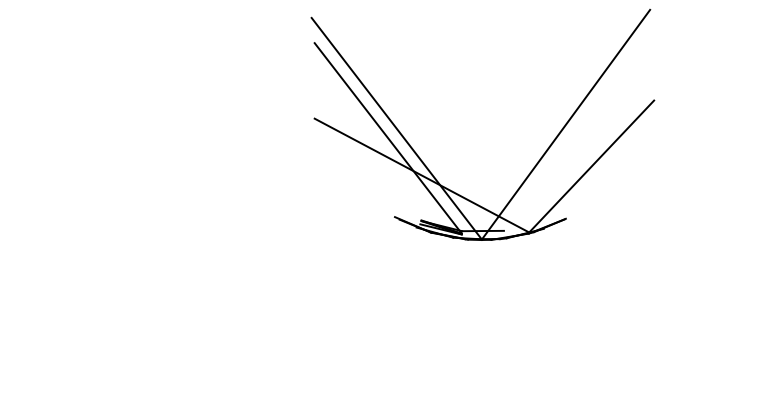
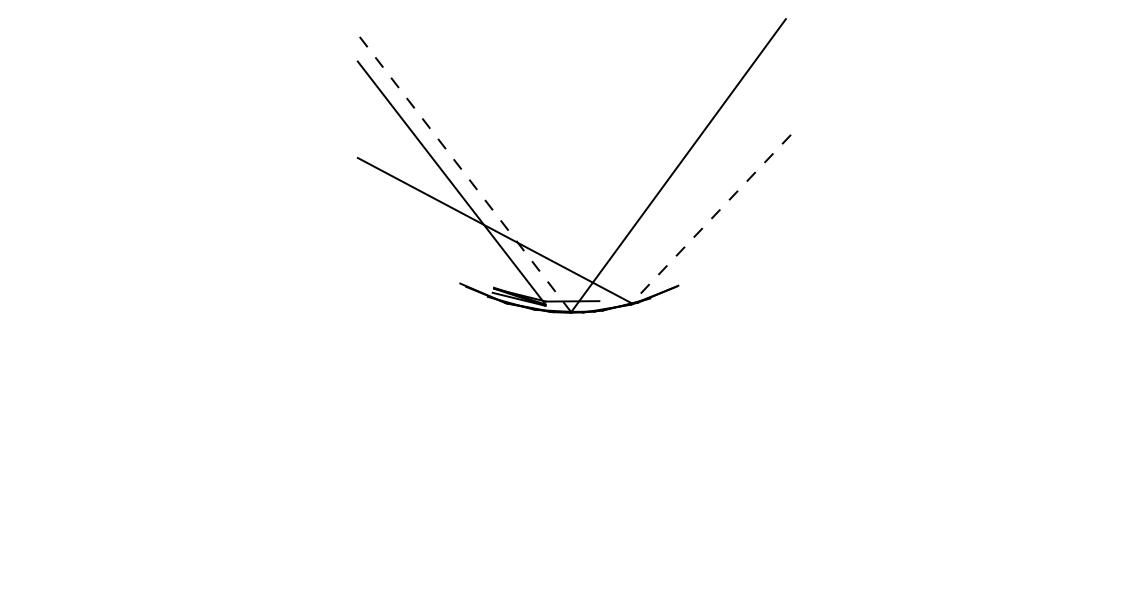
line: (396, 128) -> (462, 170), solid -> dashed
line: (591, 166) -> (711, 219), solid -> dashed

